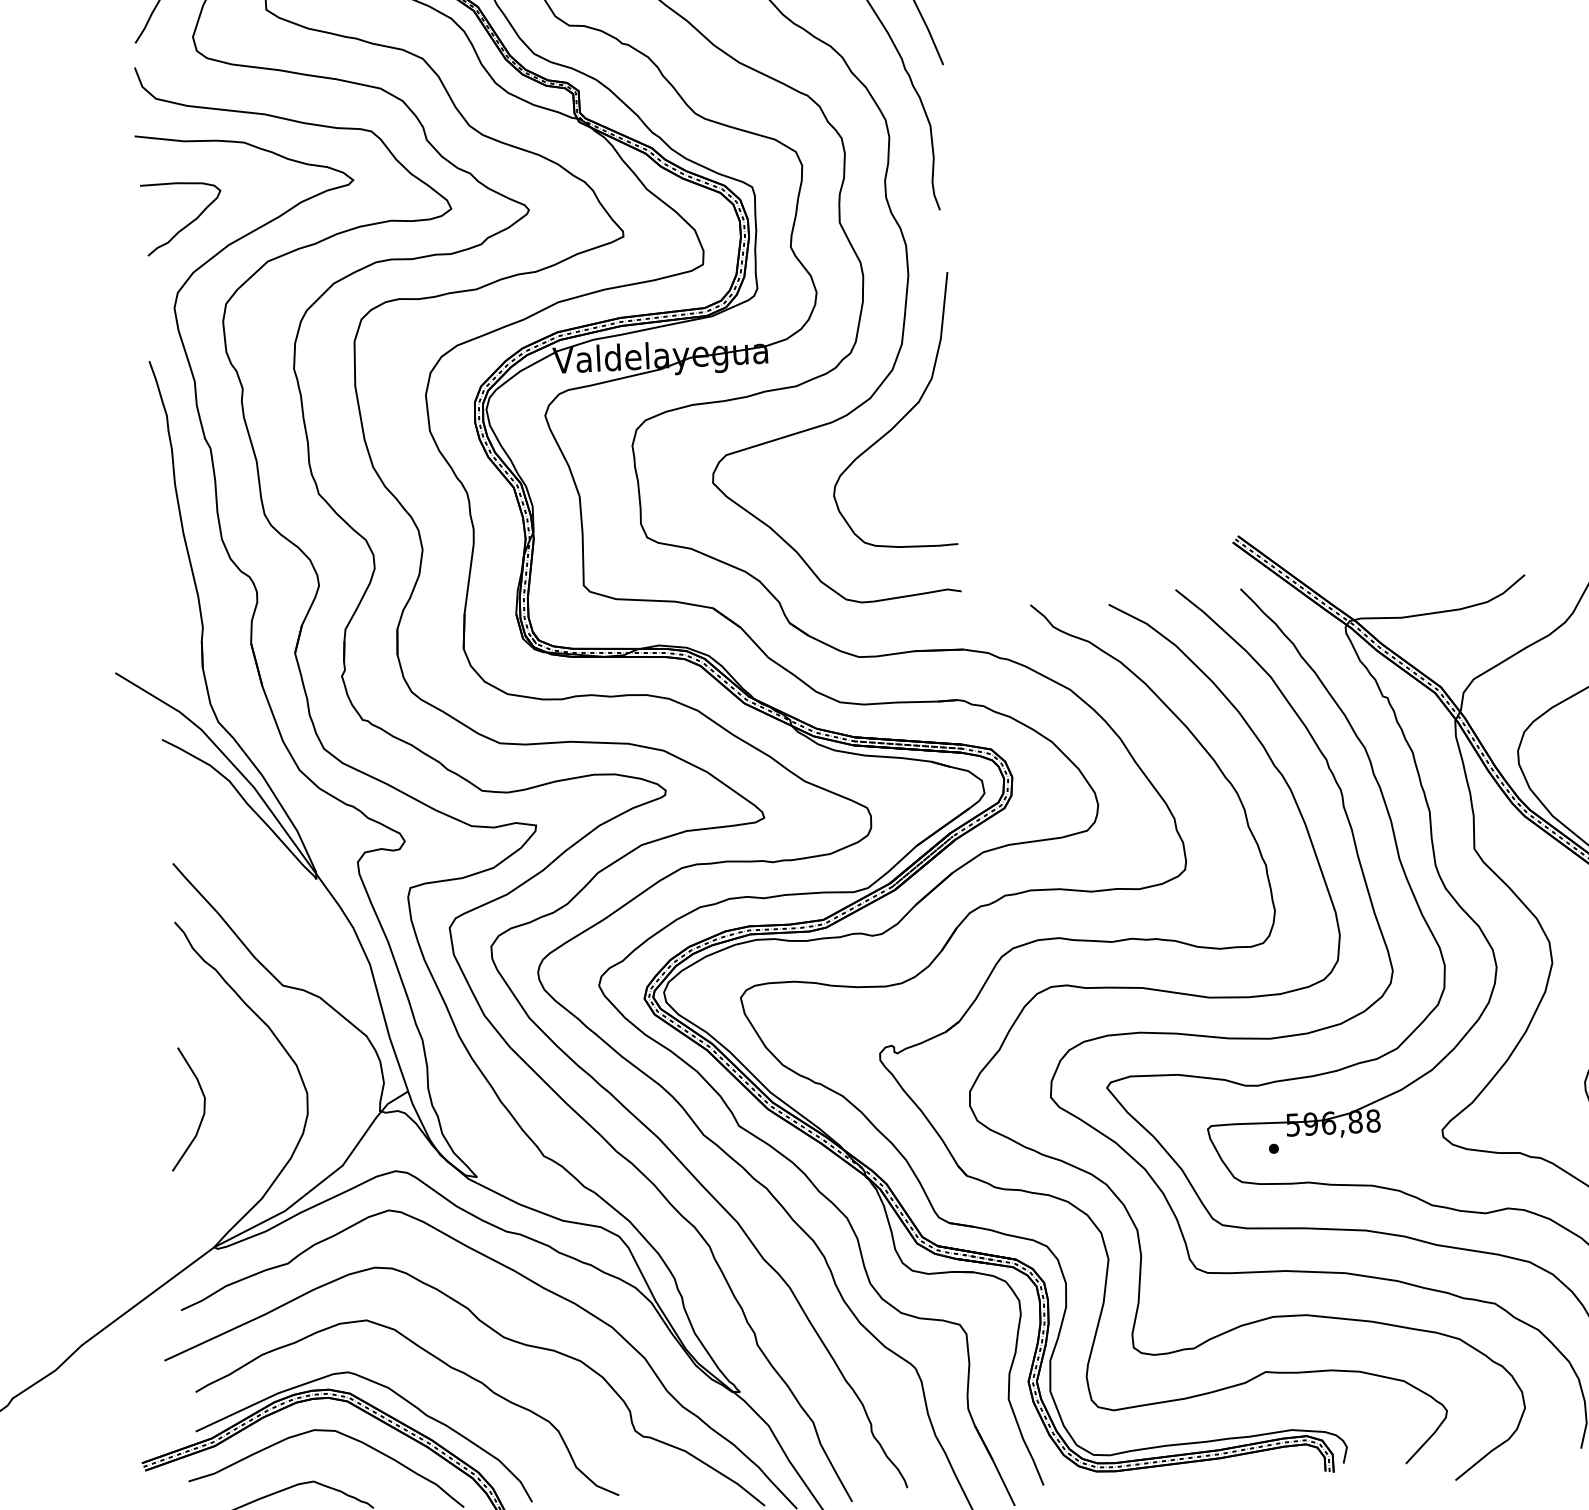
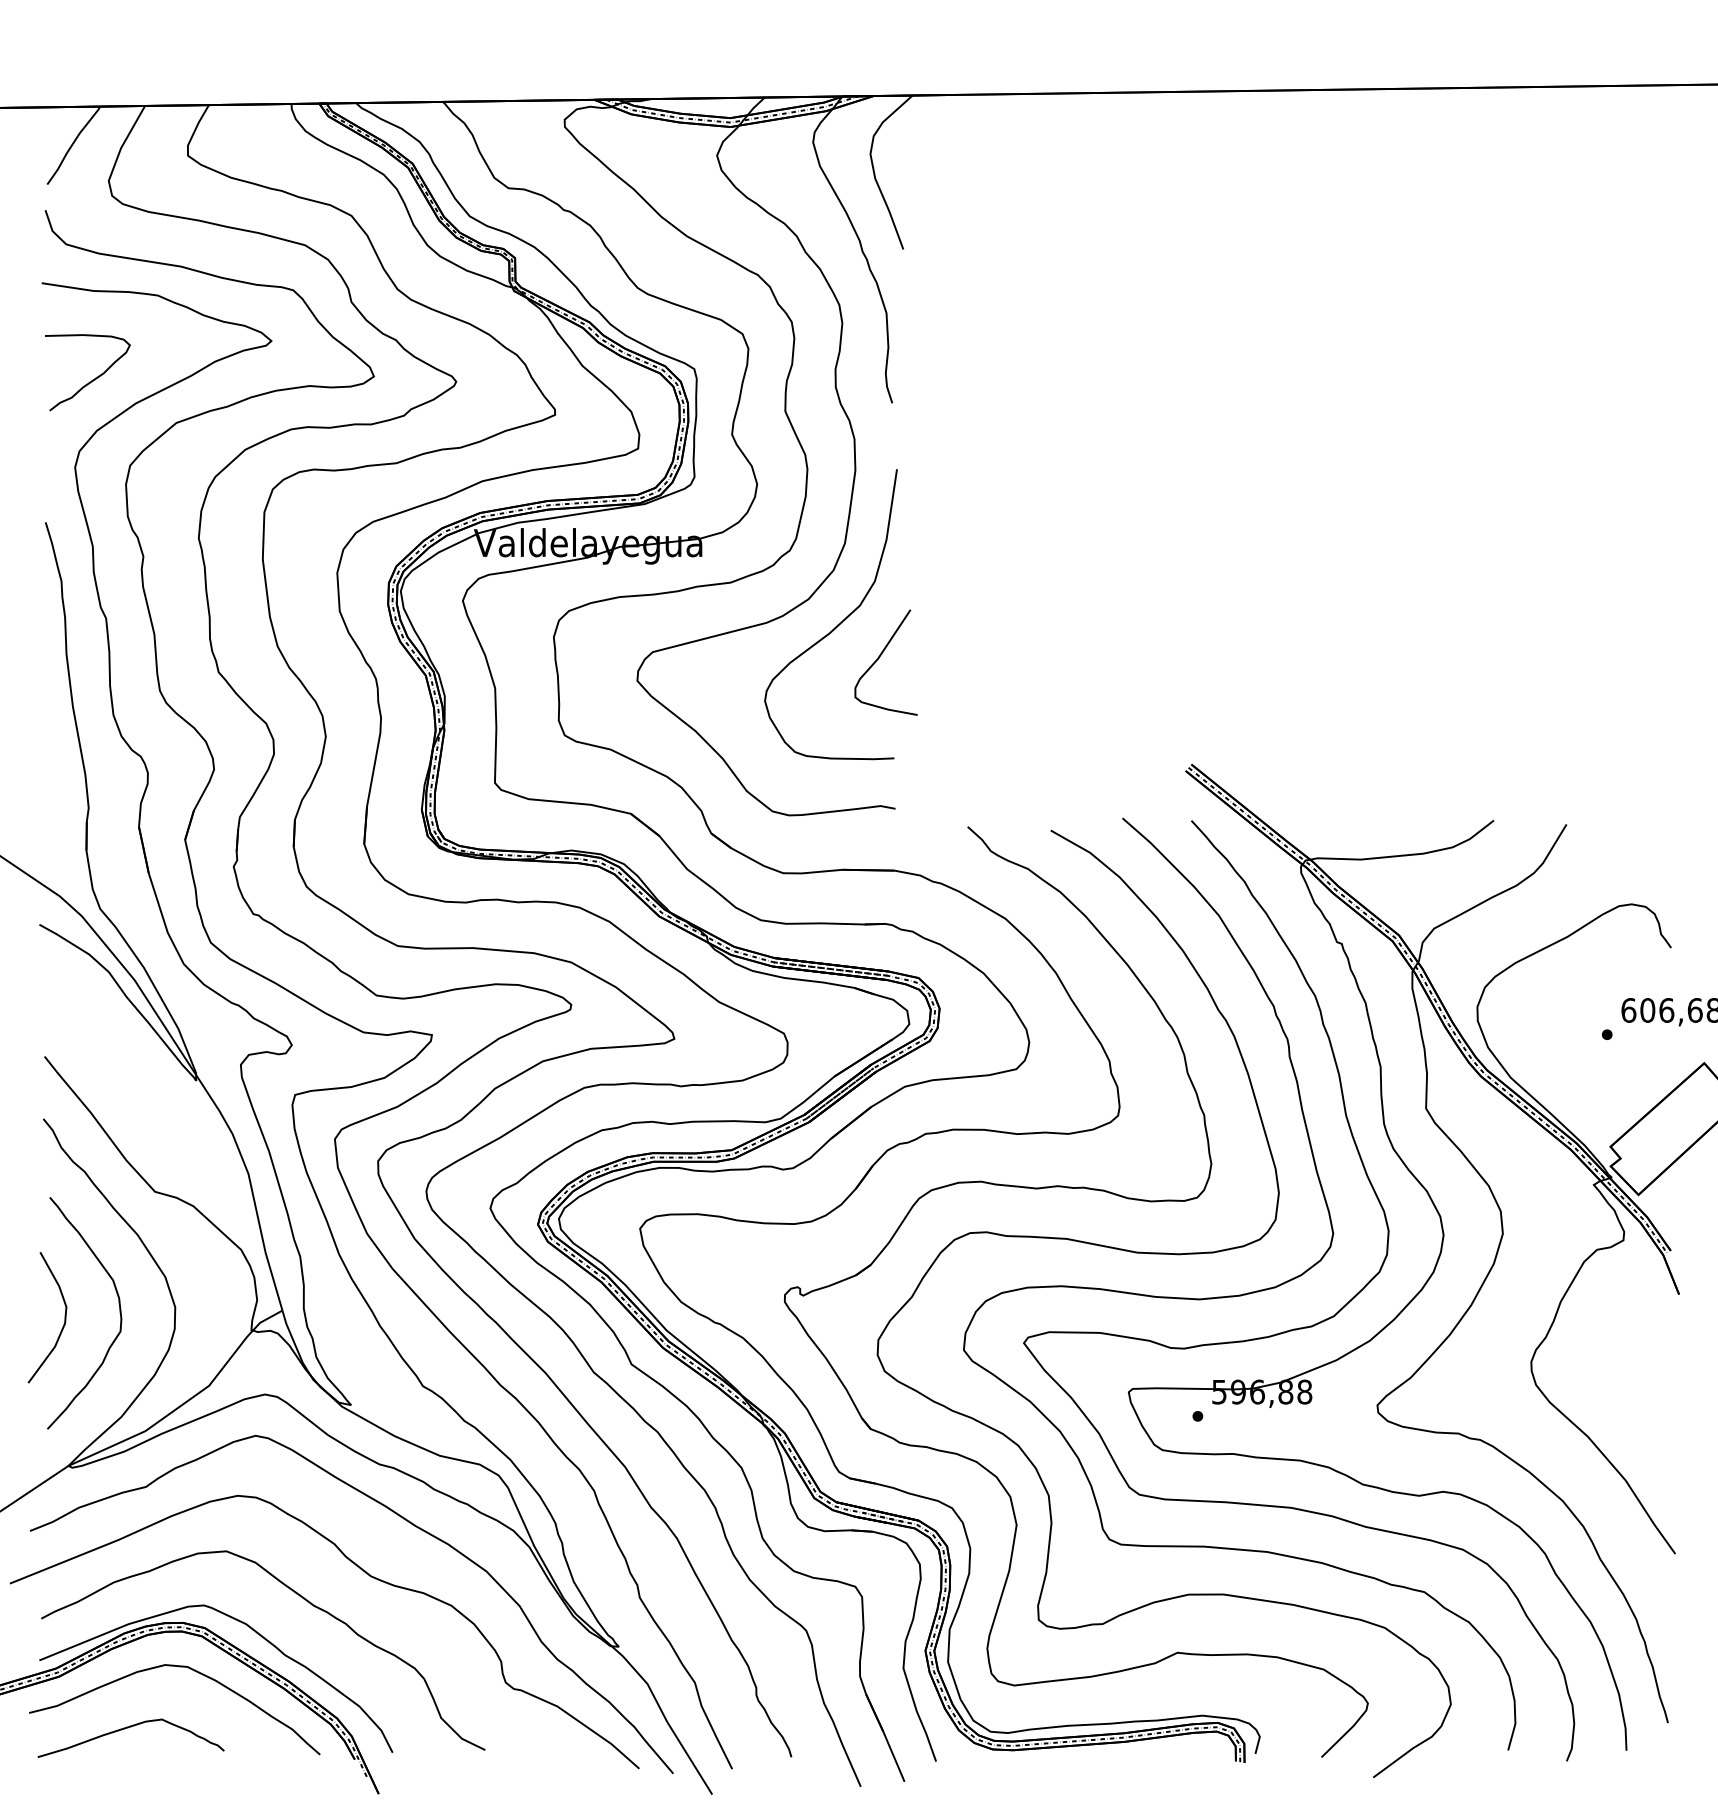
curve: (940, 449) -> (880, 657), added
curve: (255, 1101) -> (119, 1313), added

